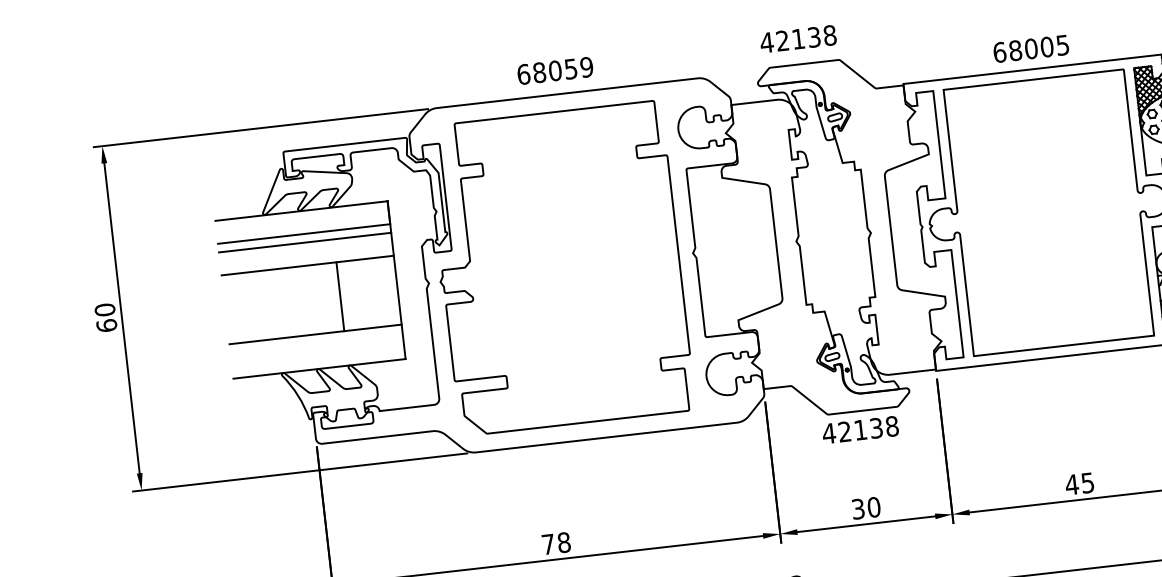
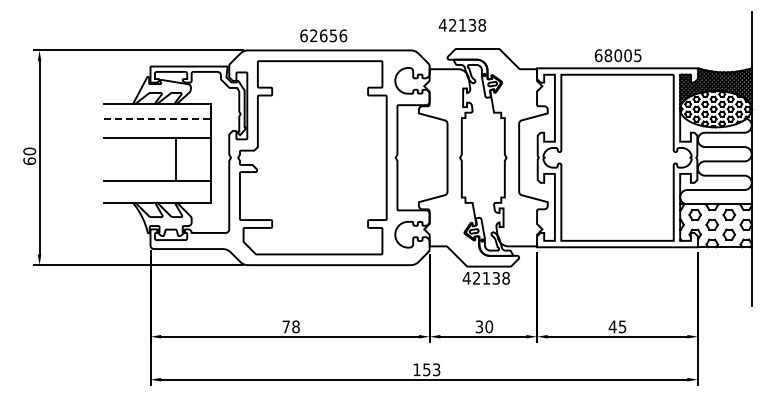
text: (798, 39) -> (462, 25), moved
text: (563, 69) -> (328, 35), 68059 -> 62656
line: (303, 233) -> (157, 118), solid -> dashed
line: (305, 243) -> (157, 124), removed

